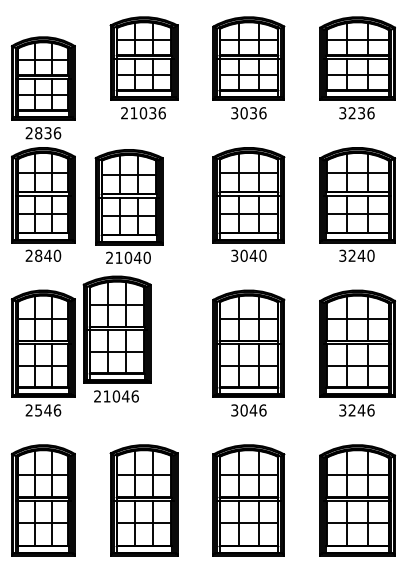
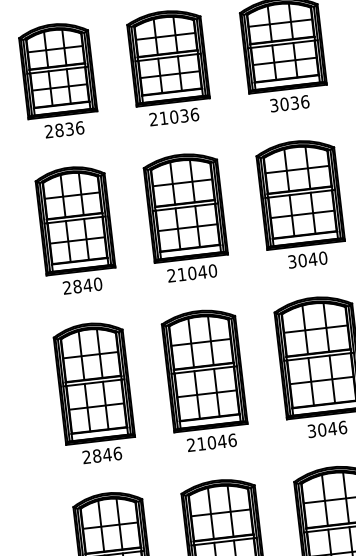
part: (43, 87) -> (58, 79), moved
part: (128, 206) -> (185, 217), moved
part: (116, 338) -> (204, 379), moved
text: (38, 410) -> (96, 456), 2546 -> 2846

